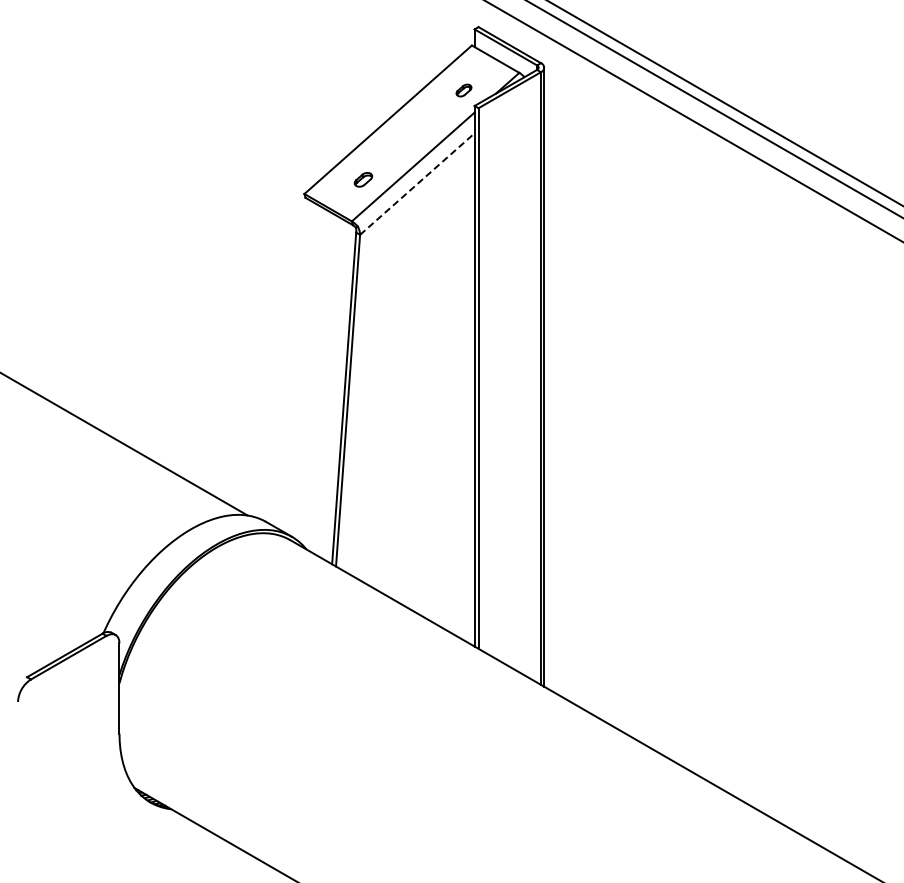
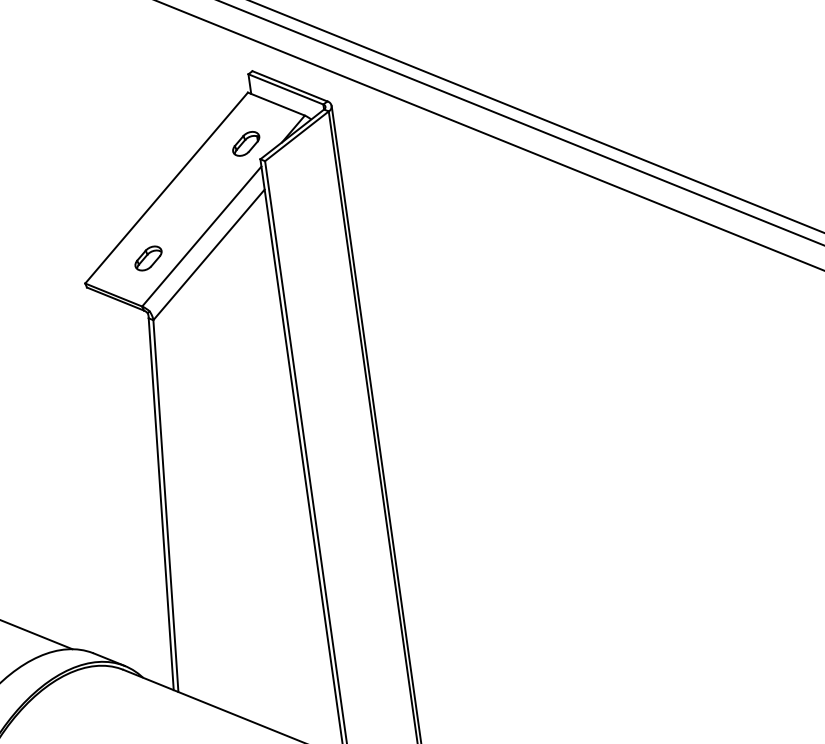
part: (463, 90) -> (245, 143), size x1.67
part: (363, 179) -> (148, 258), size x1.43
line: (417, 184) -> (209, 255), dashed -> solid

